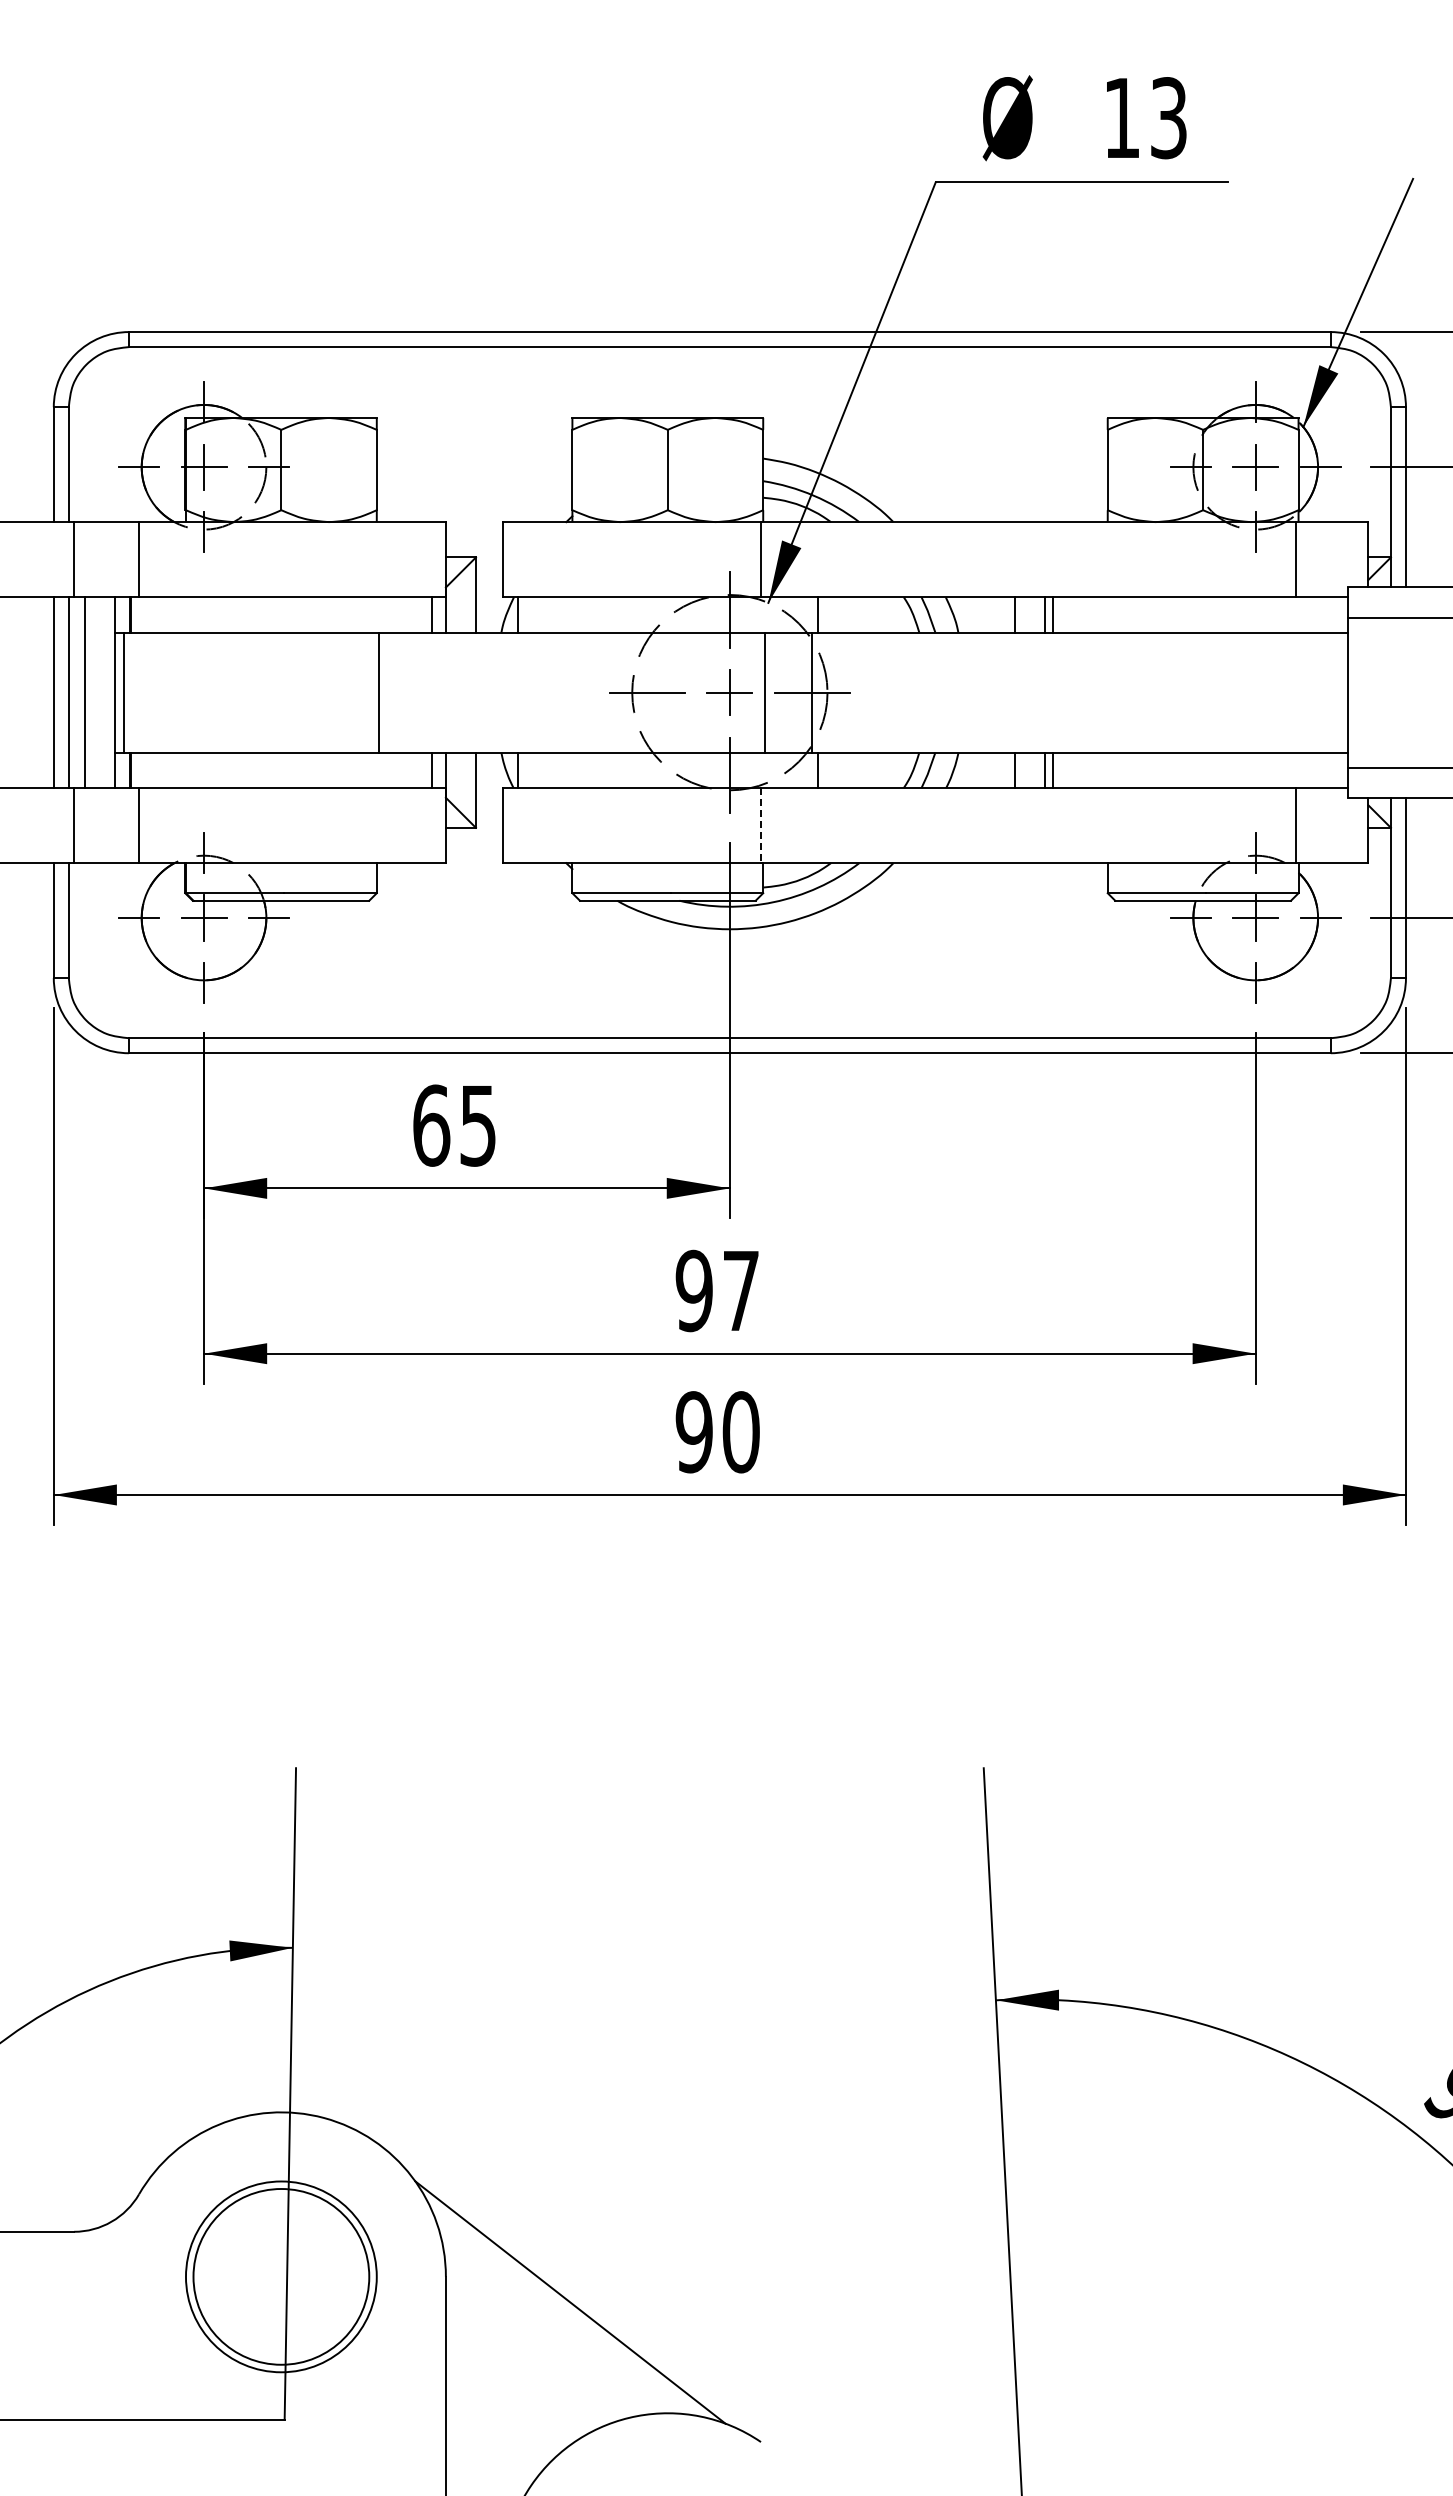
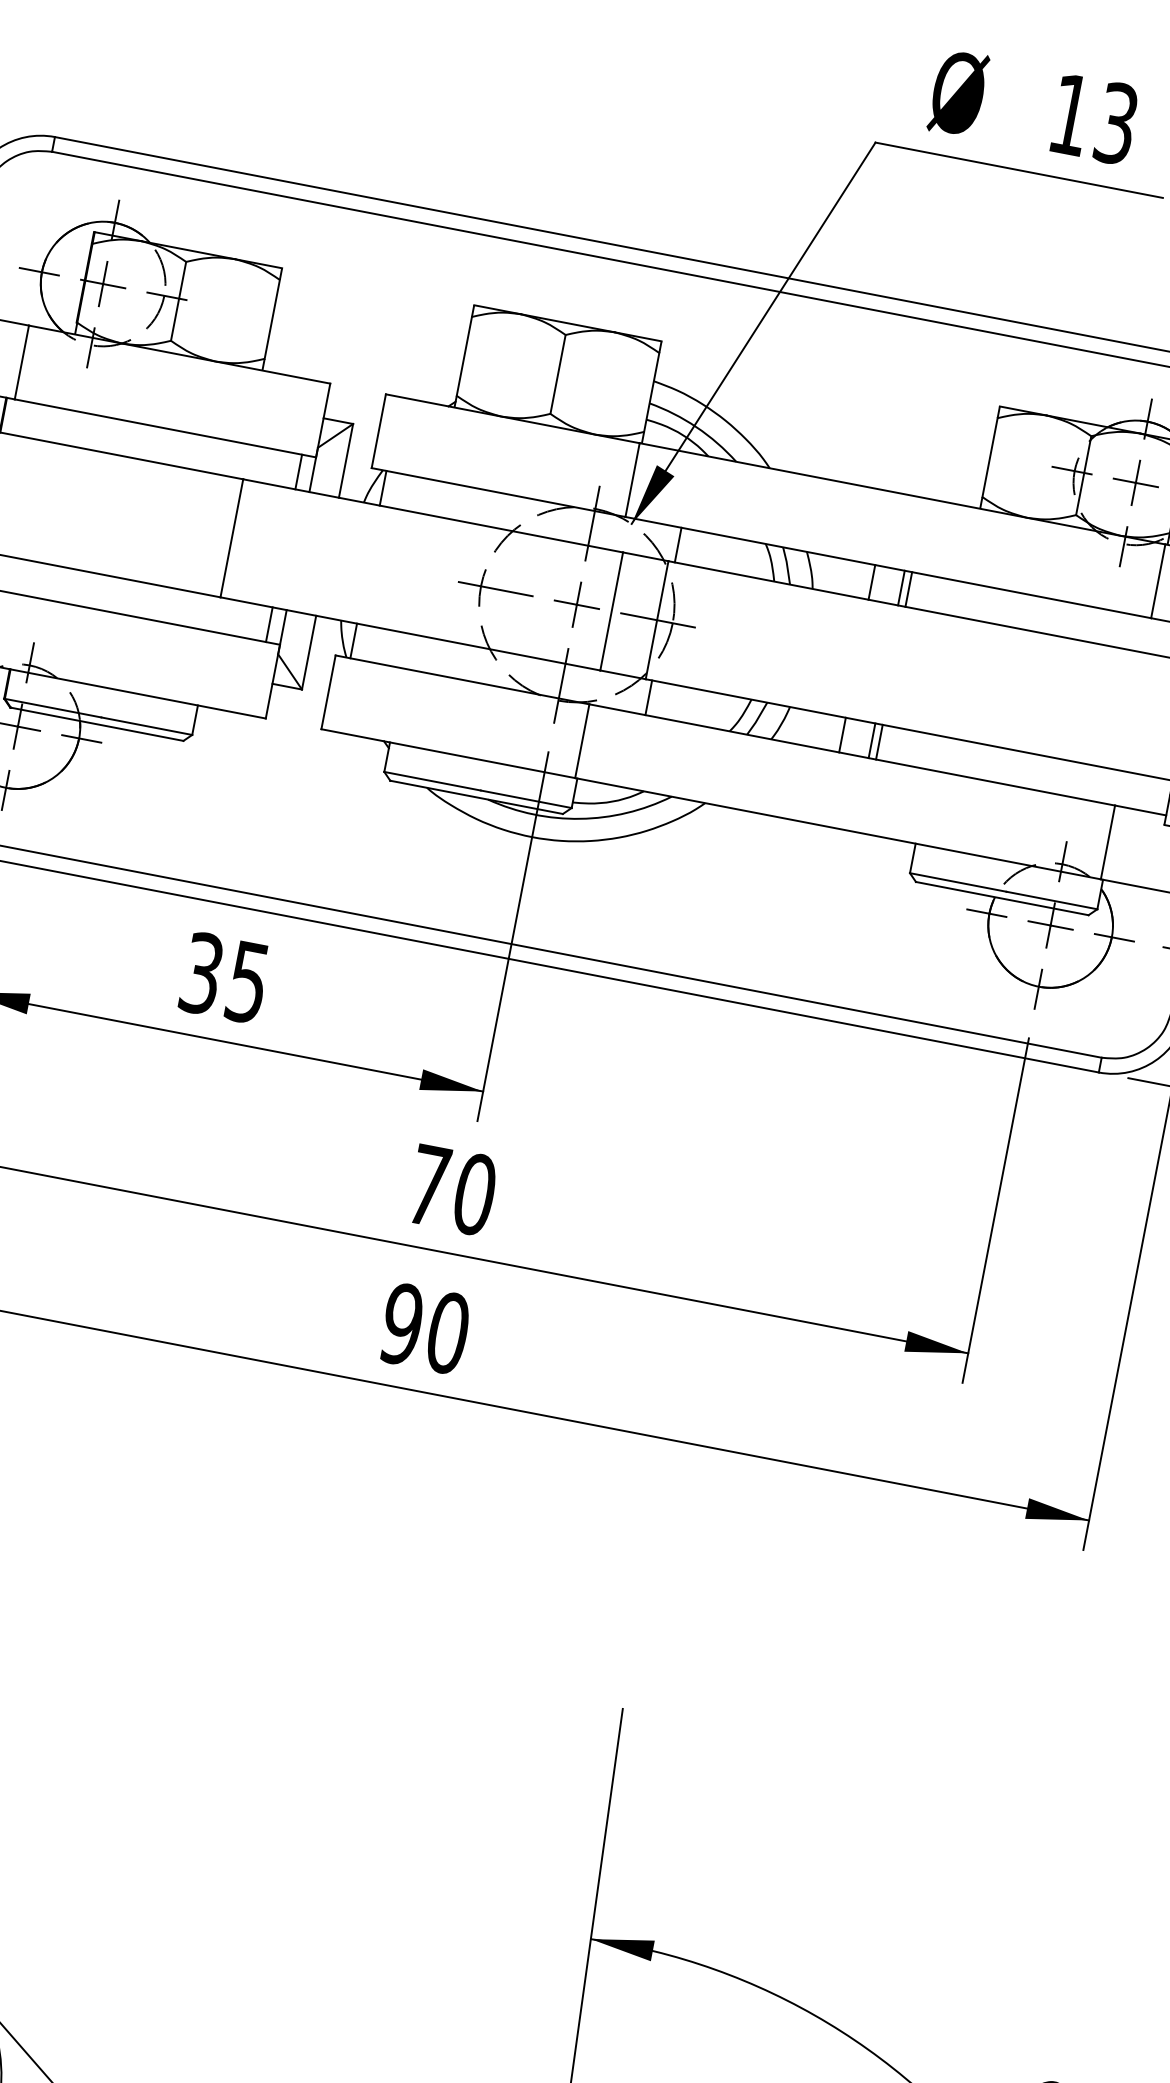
line: (760, 825) -> (581, 741), dashed -> solid
text: (431, 1125) -> (202, 973), 65 -> 35
text: (717, 1290) -> (451, 1189), 97 -> 70

